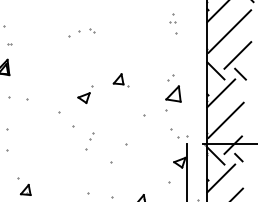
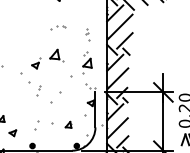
part: (173, 23) -> (87, 34), moved
part: (82, 32) -> (58, 27), moved
part: (120, 78) -> (56, 54), size x1.6

